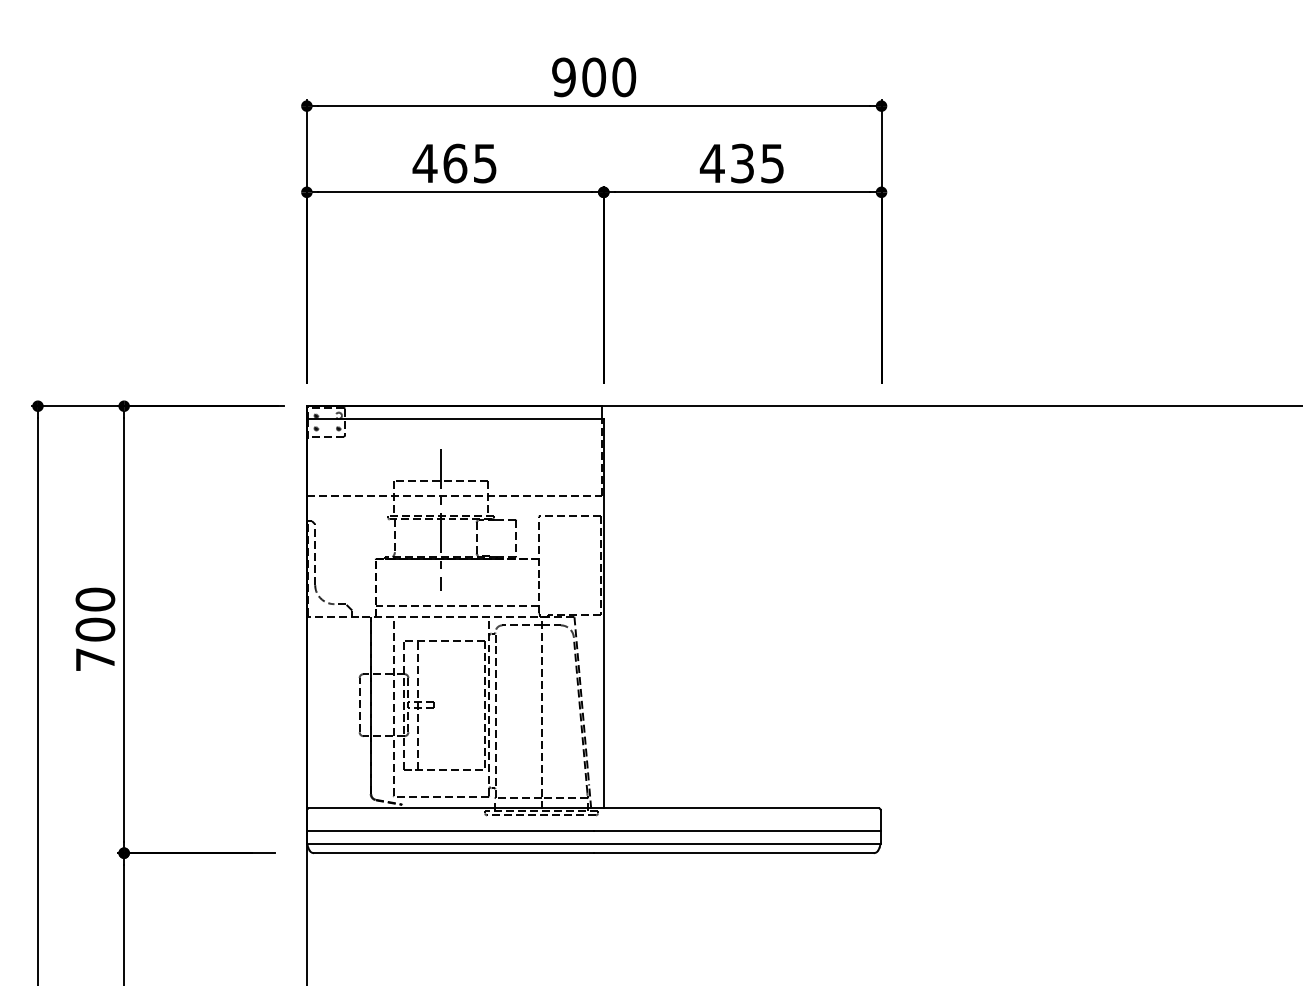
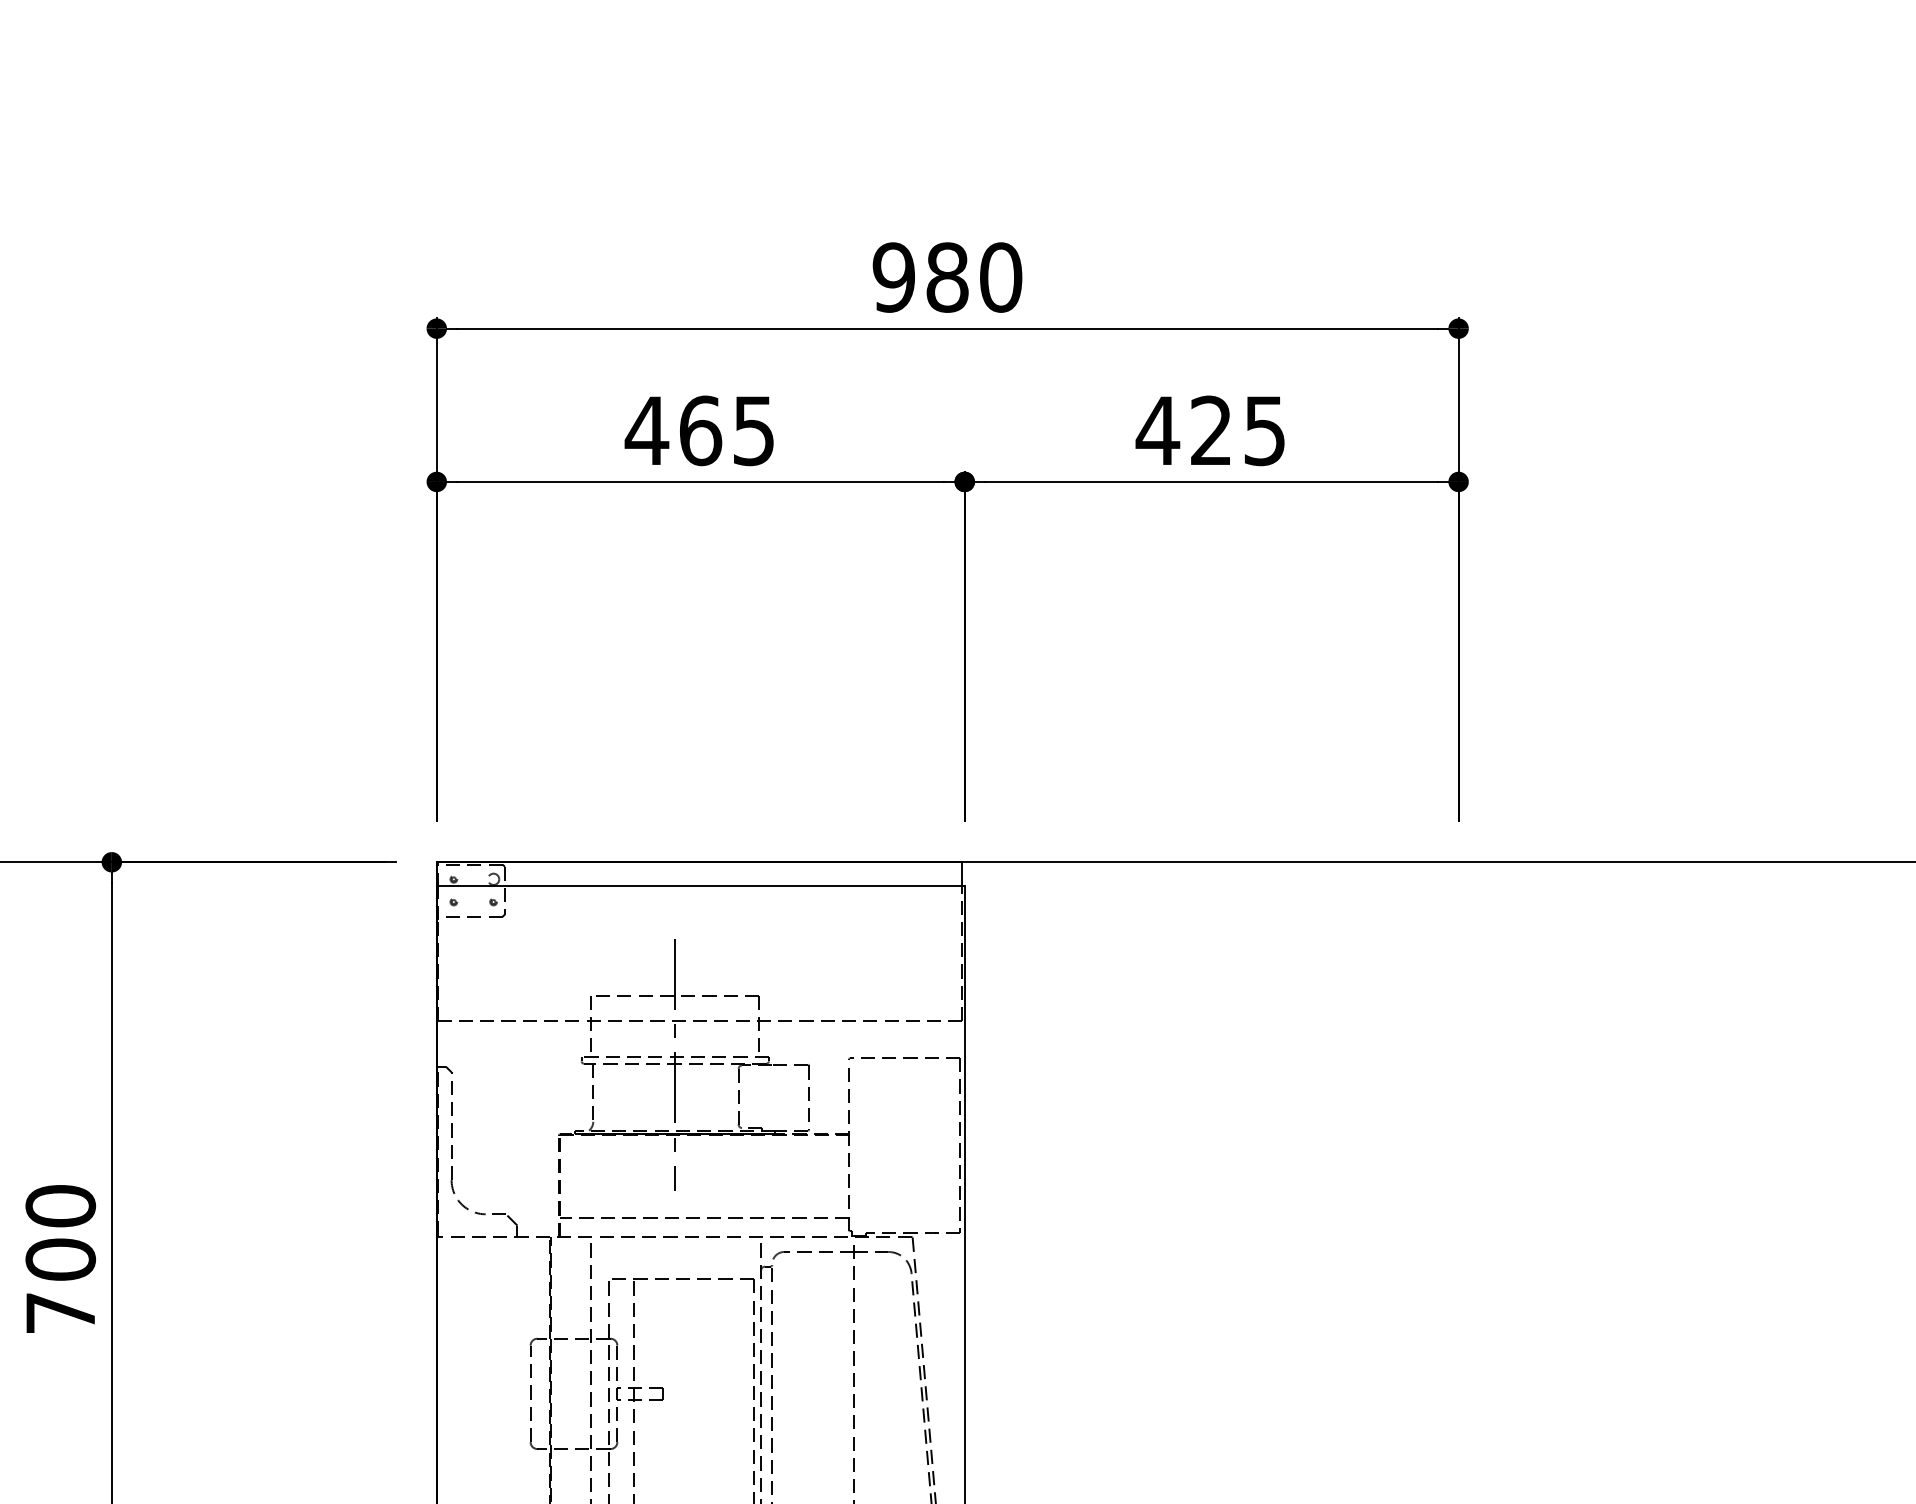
text: (594, 77) -> (948, 277), 900 -> 980
text: (742, 163) -> (1211, 430), 435 -> 425

